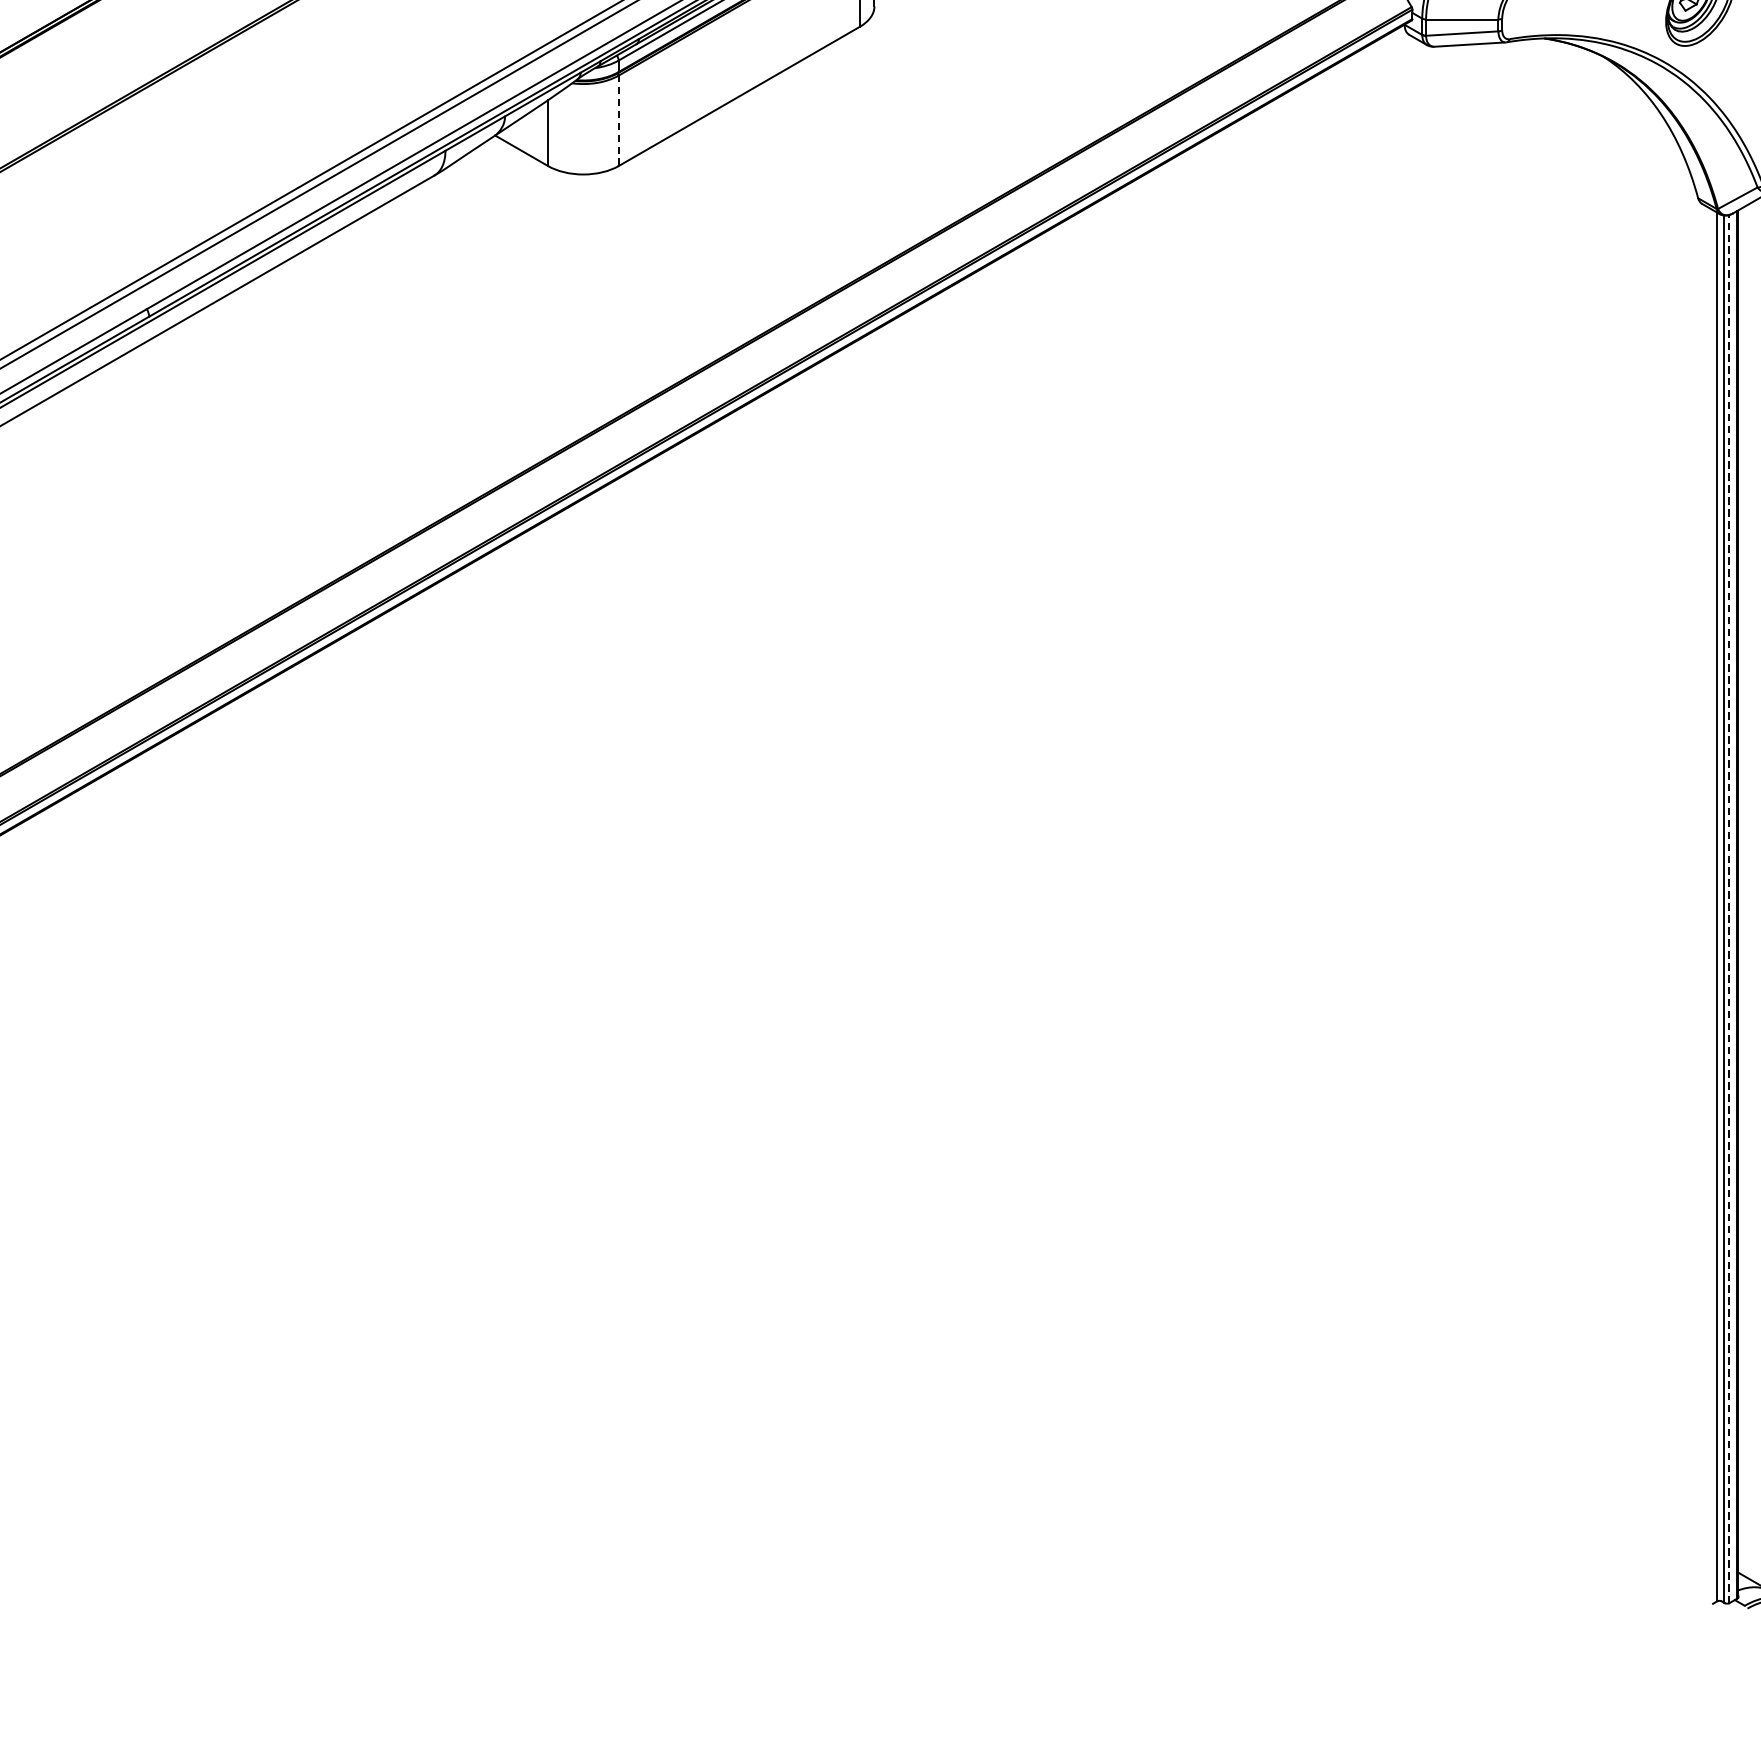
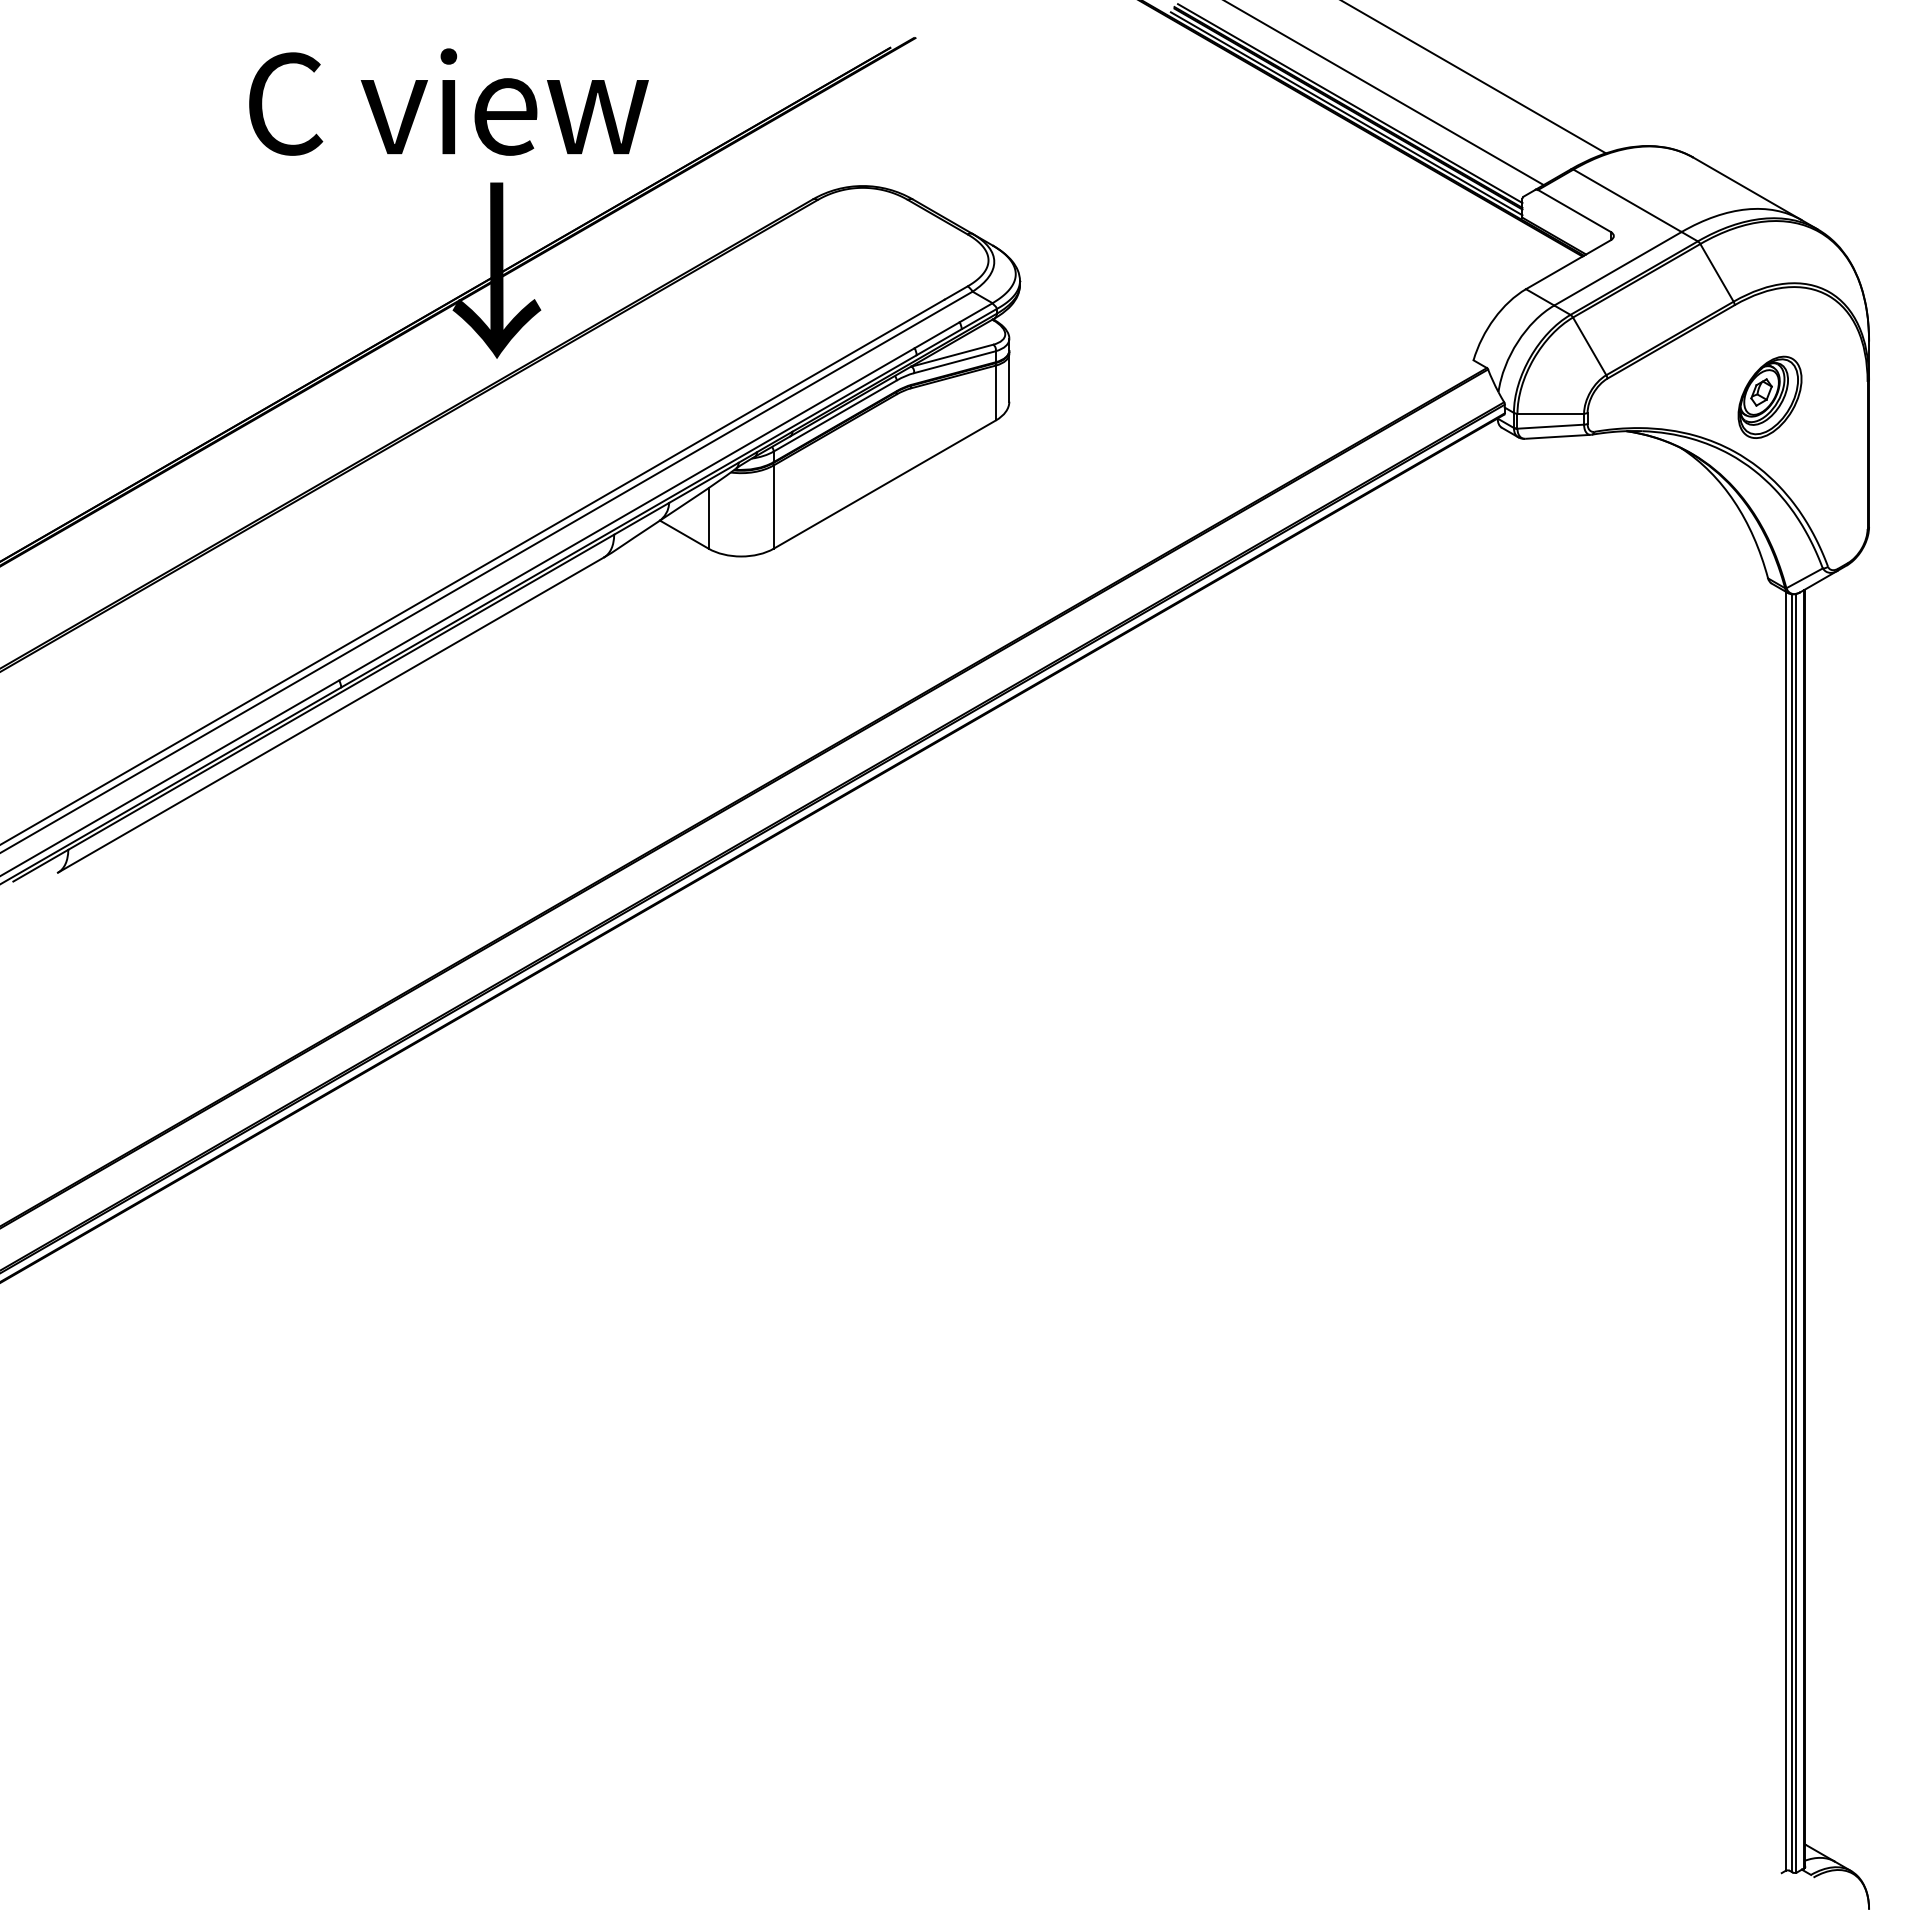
line: (618, 121) -> (773, 507), dashed -> solid
line: (1729, 908) -> (1796, 1232), dashed -> solid

